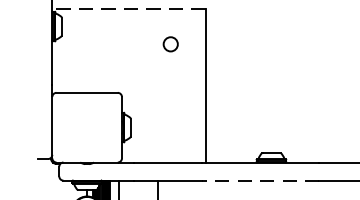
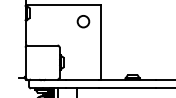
line: (127, 8) -> (62, 4), dashed -> solid
circle: (170, 43) -> (83, 21), size x1.67
line: (260, 180) -> (127, 88), dashed -> solid

